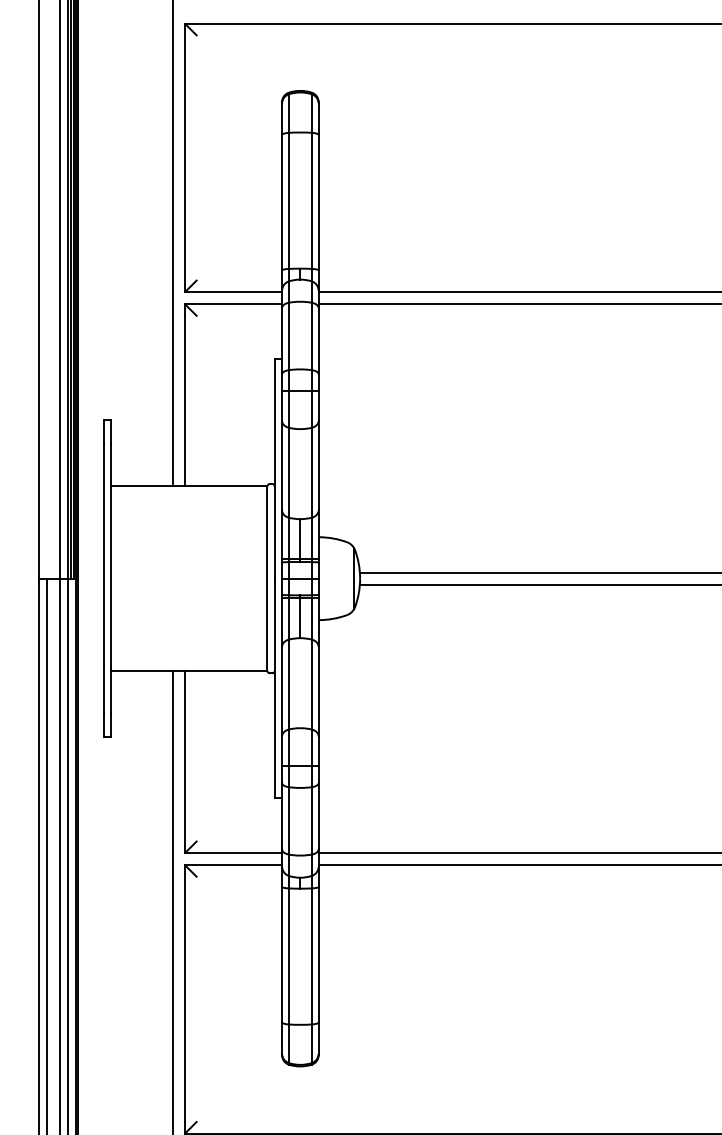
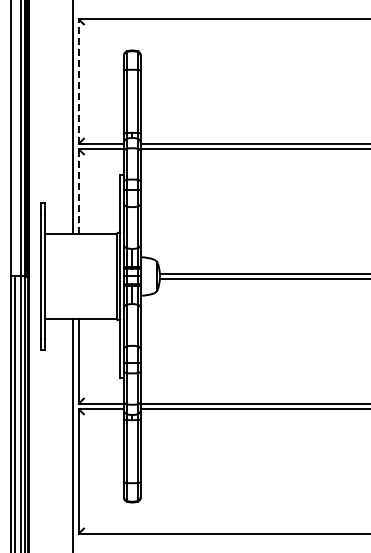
line: (184, 157) -> (78, 81), solid -> dashed
line: (184, 393) -> (78, 190), solid -> dashed

